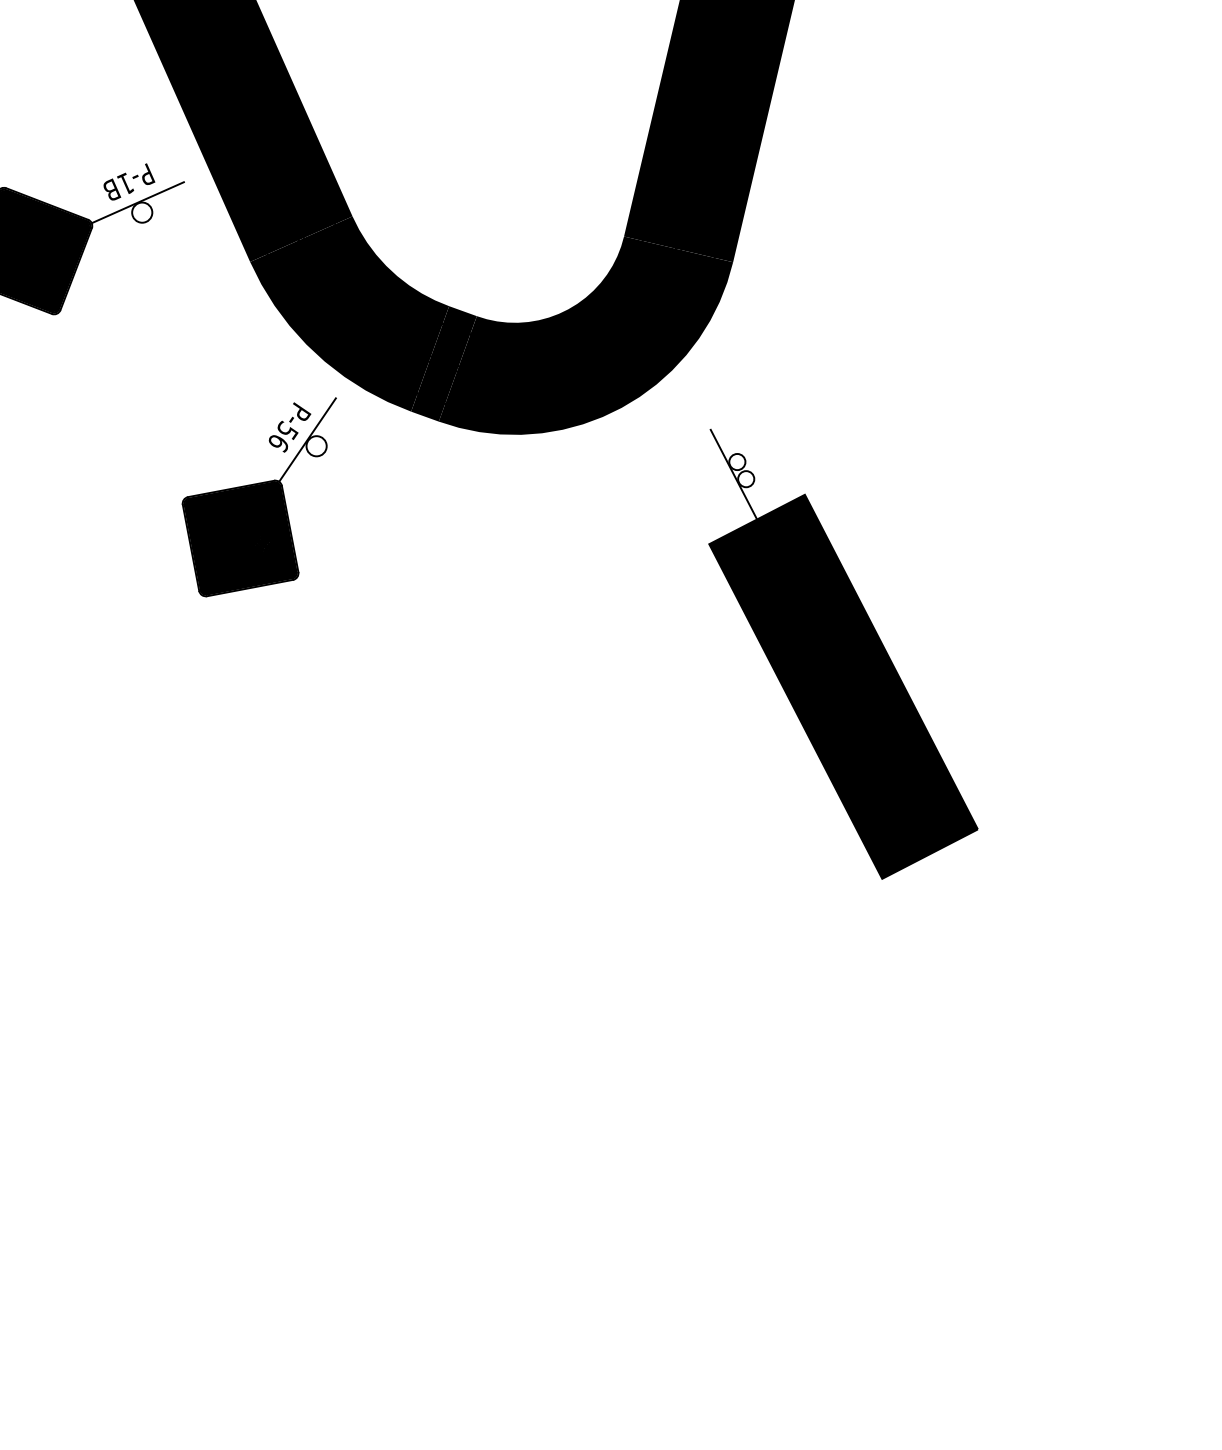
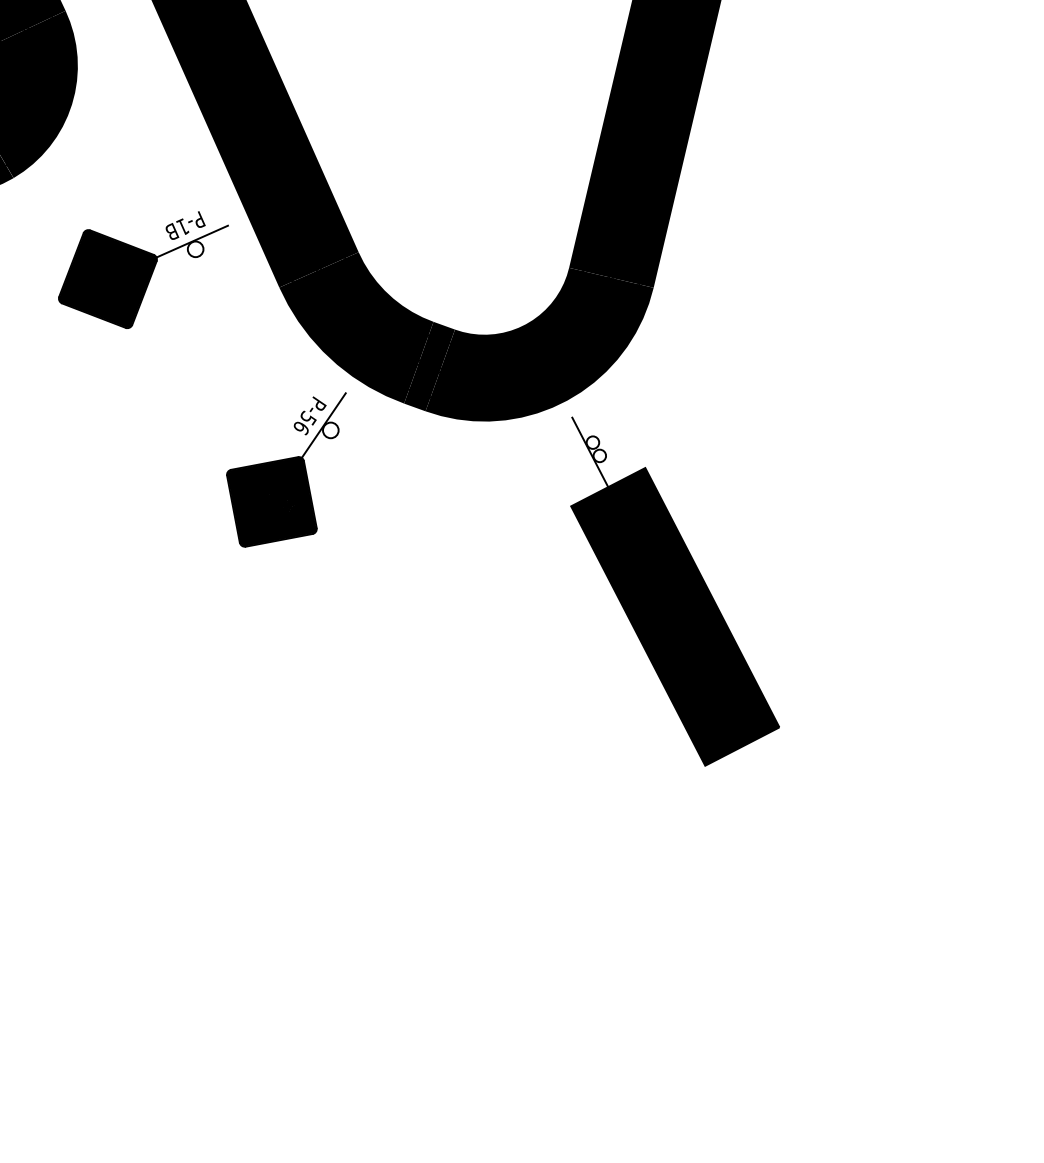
part: (842, 654) -> (674, 591), moved

